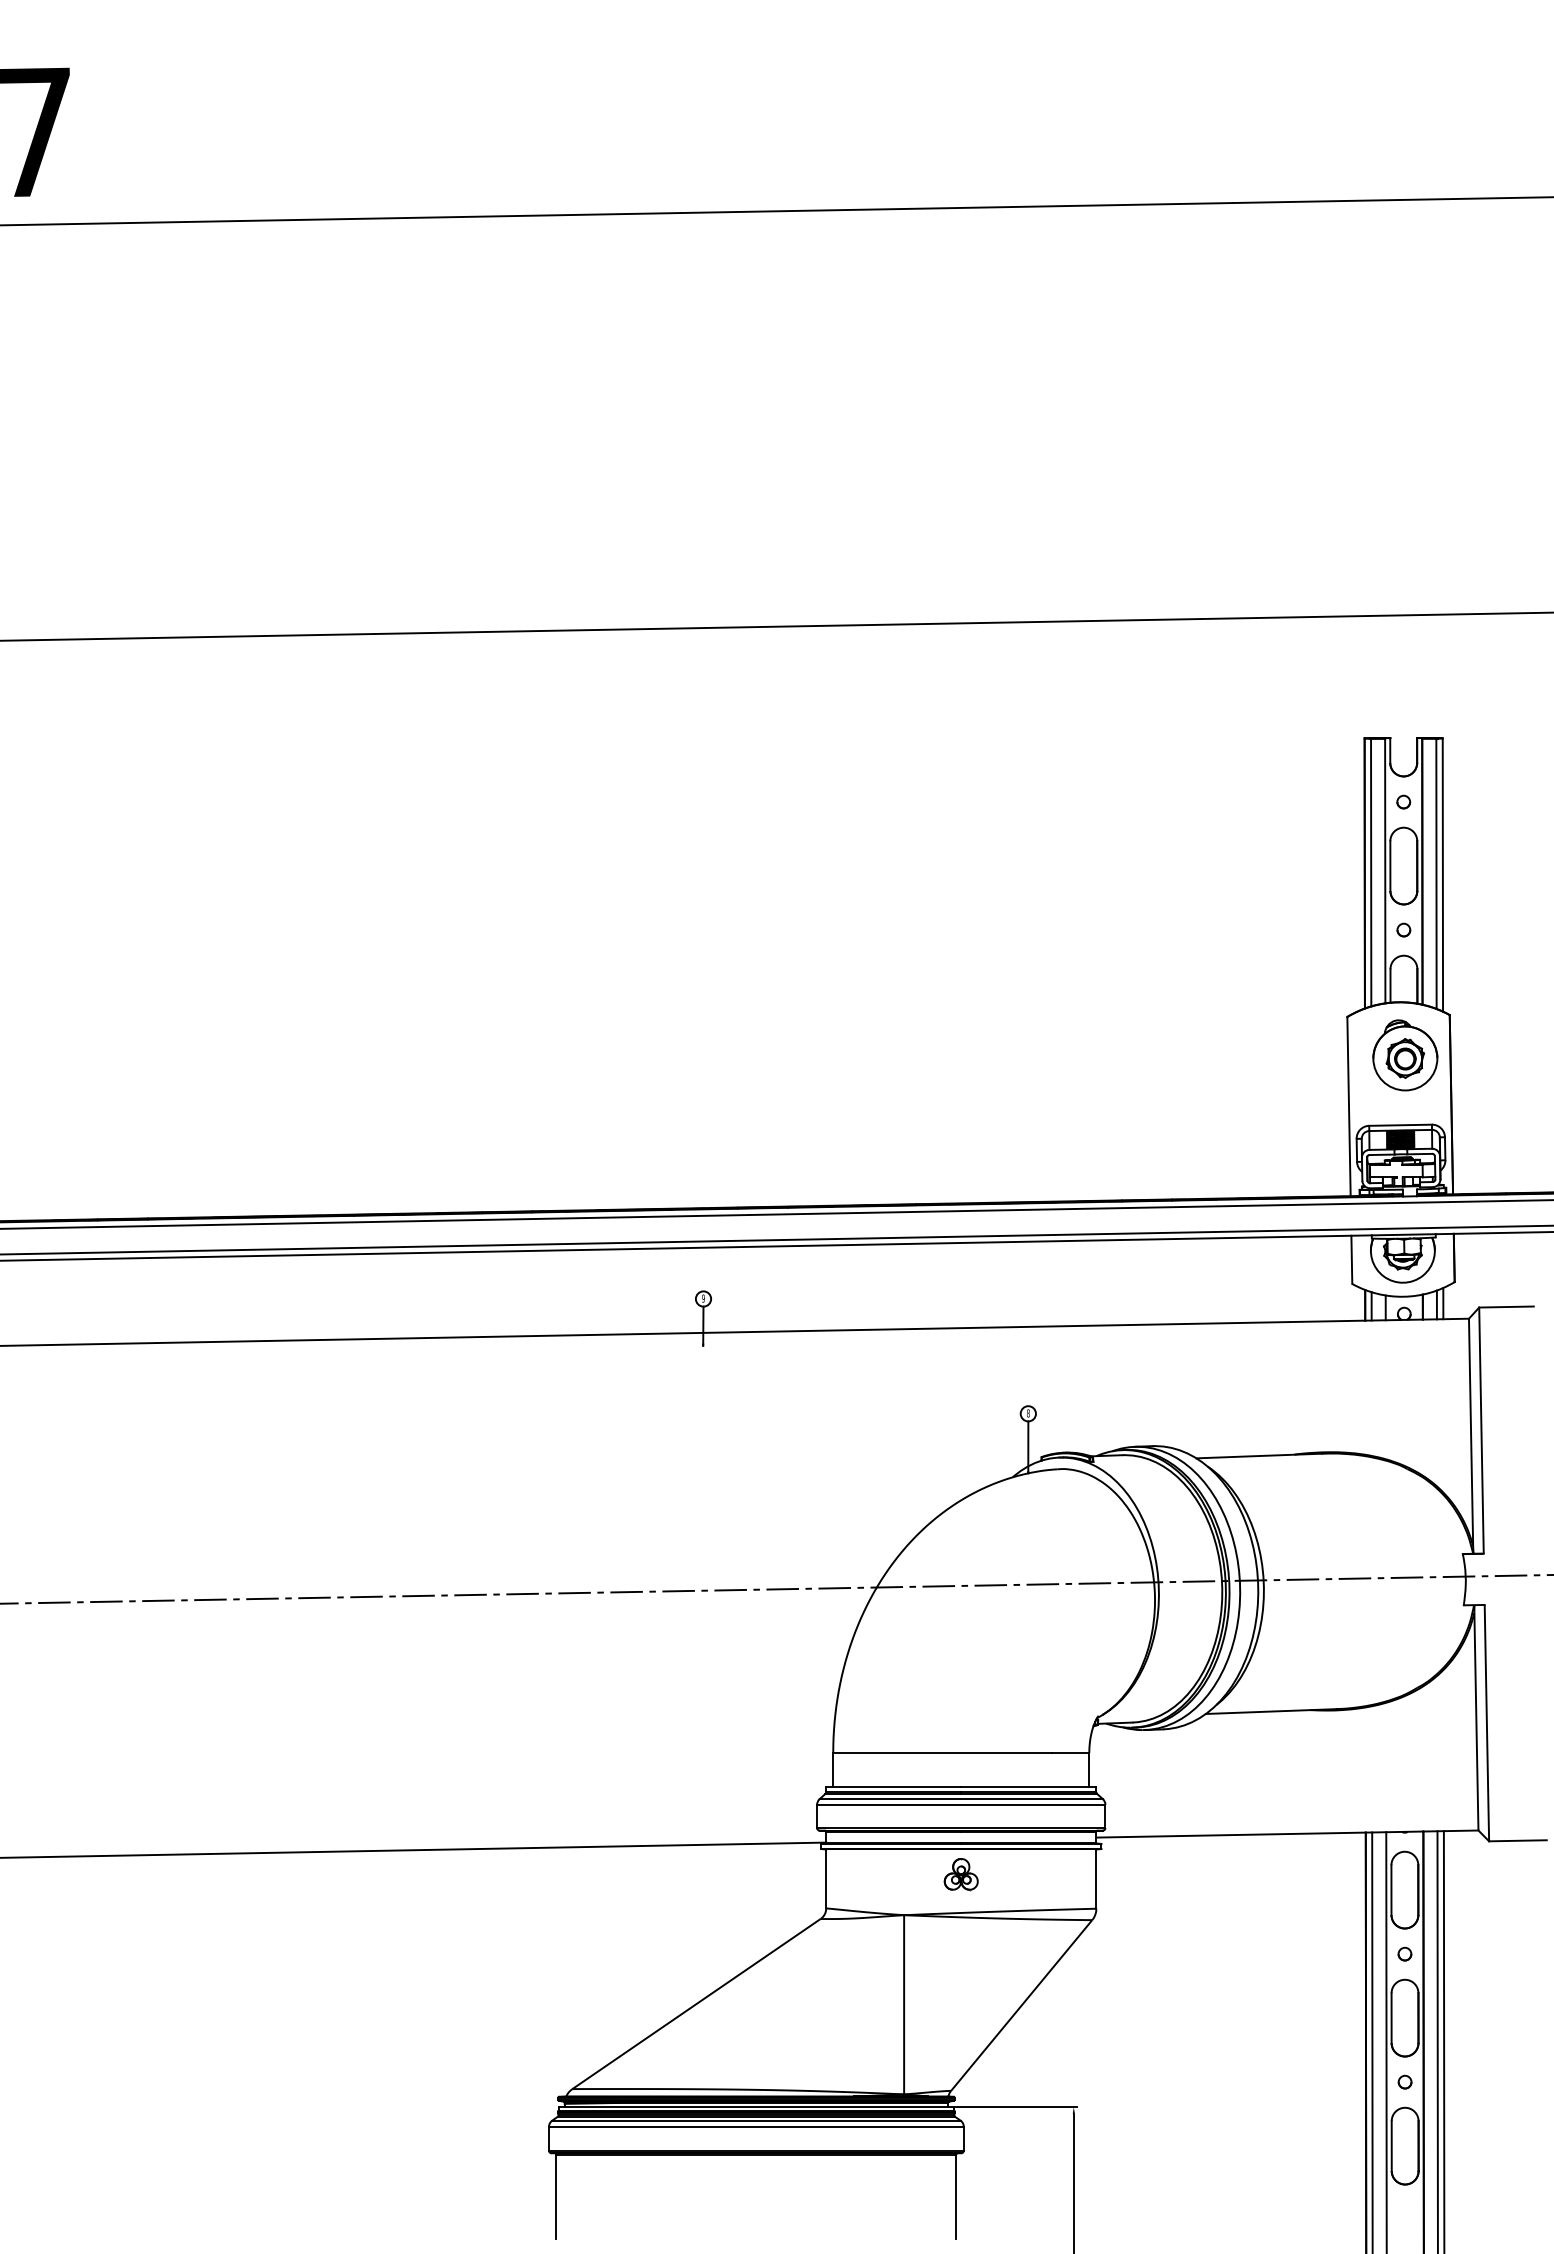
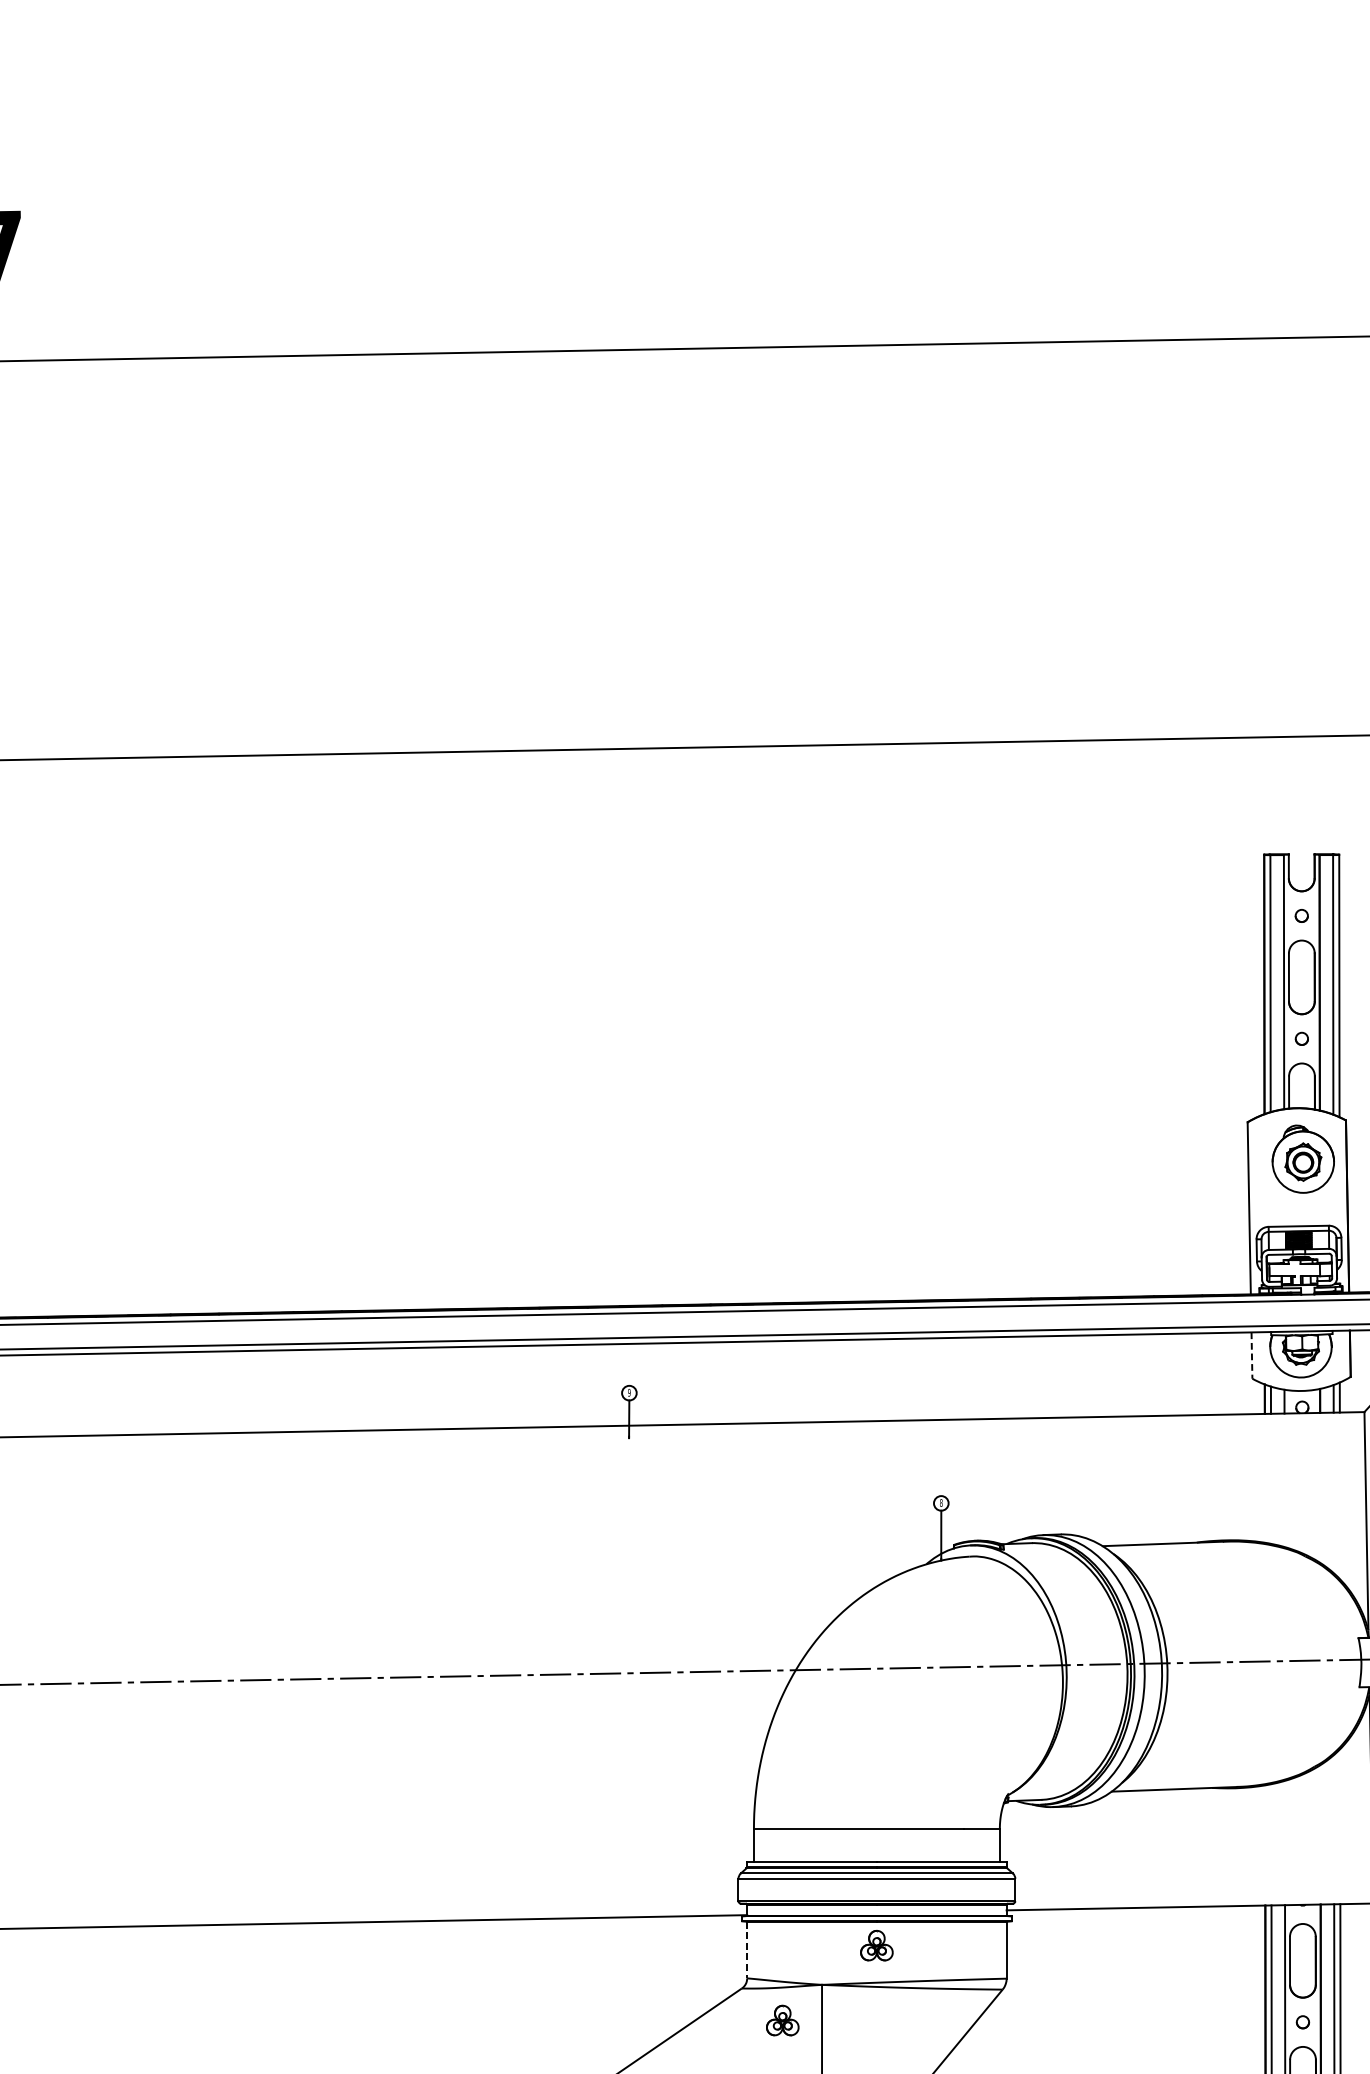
line: (1351, 1260) -> (1251, 1356), solid -> dashed
line: (826, 1879) -> (747, 1950), solid -> dashed
part: (862, 1952) -> (782, 2020), added

